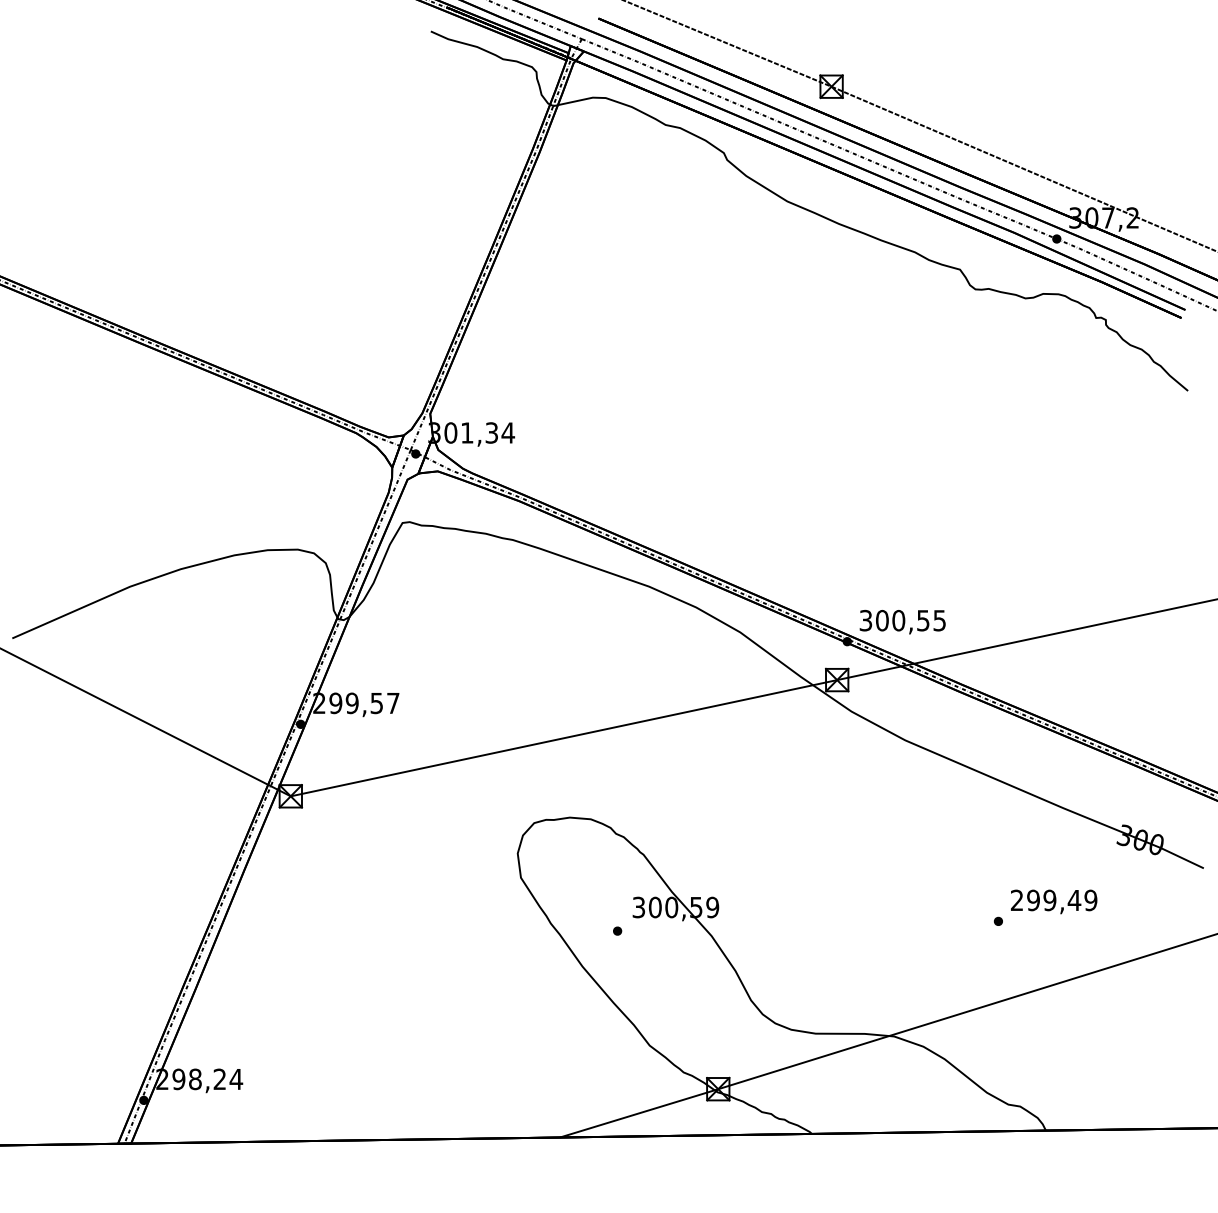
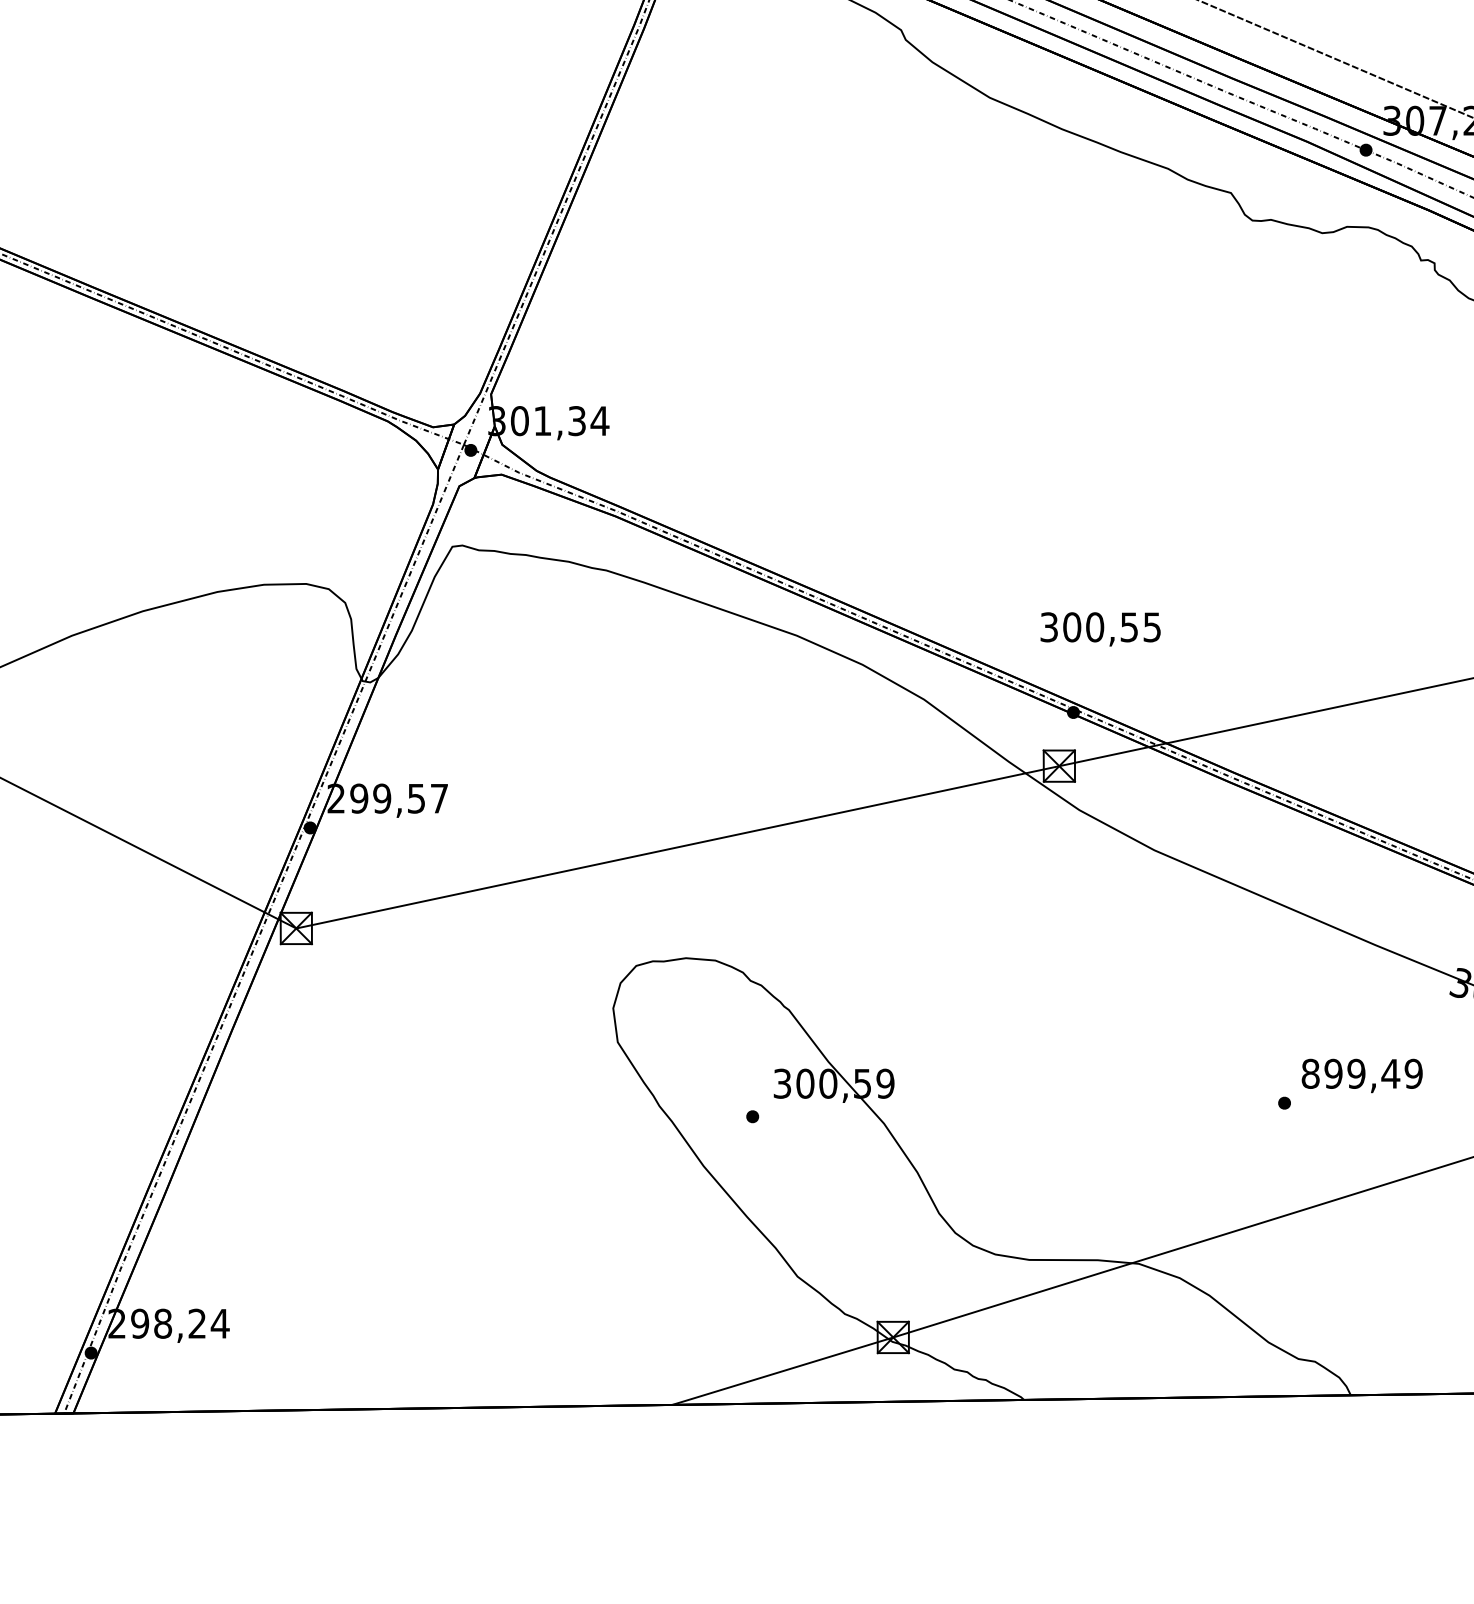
text: (902, 621) -> (1100, 628), moved
text: (1016, 900) -> (1309, 1073), 299,49 -> 899,49

